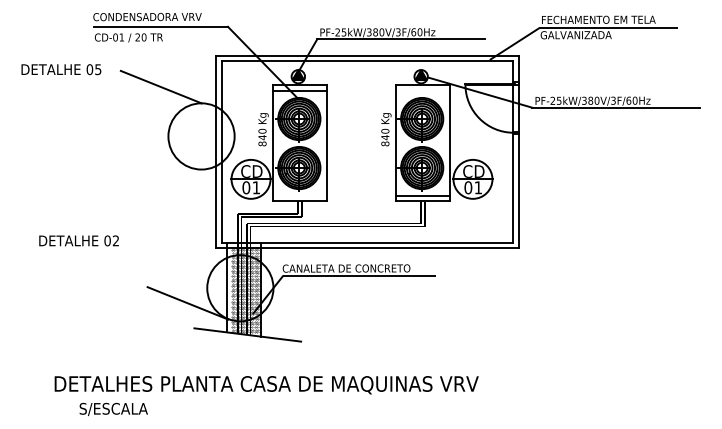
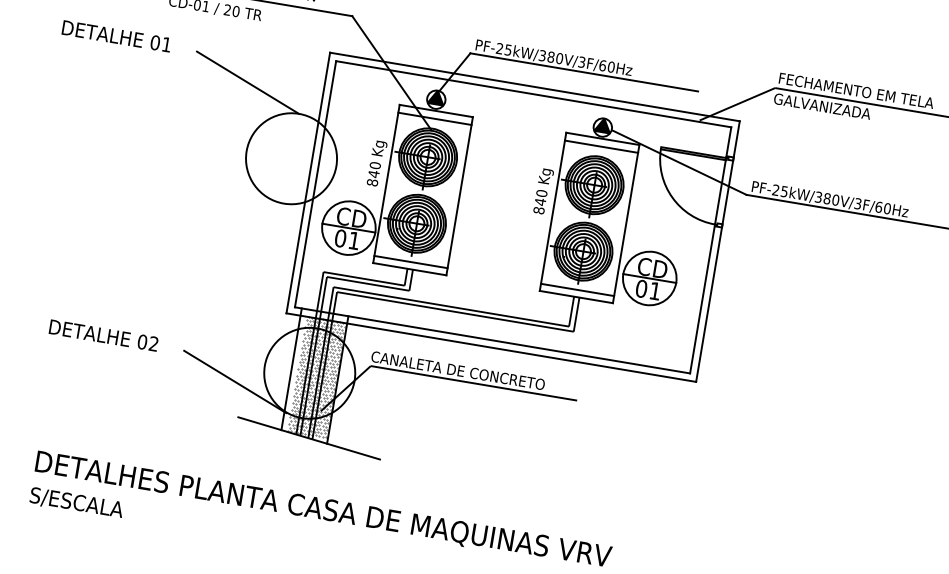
text: (98, 69) -> (167, 44), 05 -> 01
line: (422, 90) -> (601, 146), added
line: (299, 196) -> (410, 262), added
text: (78, 240) -> (103, 334), moved
text: (113, 409) -> (76, 503), moved

